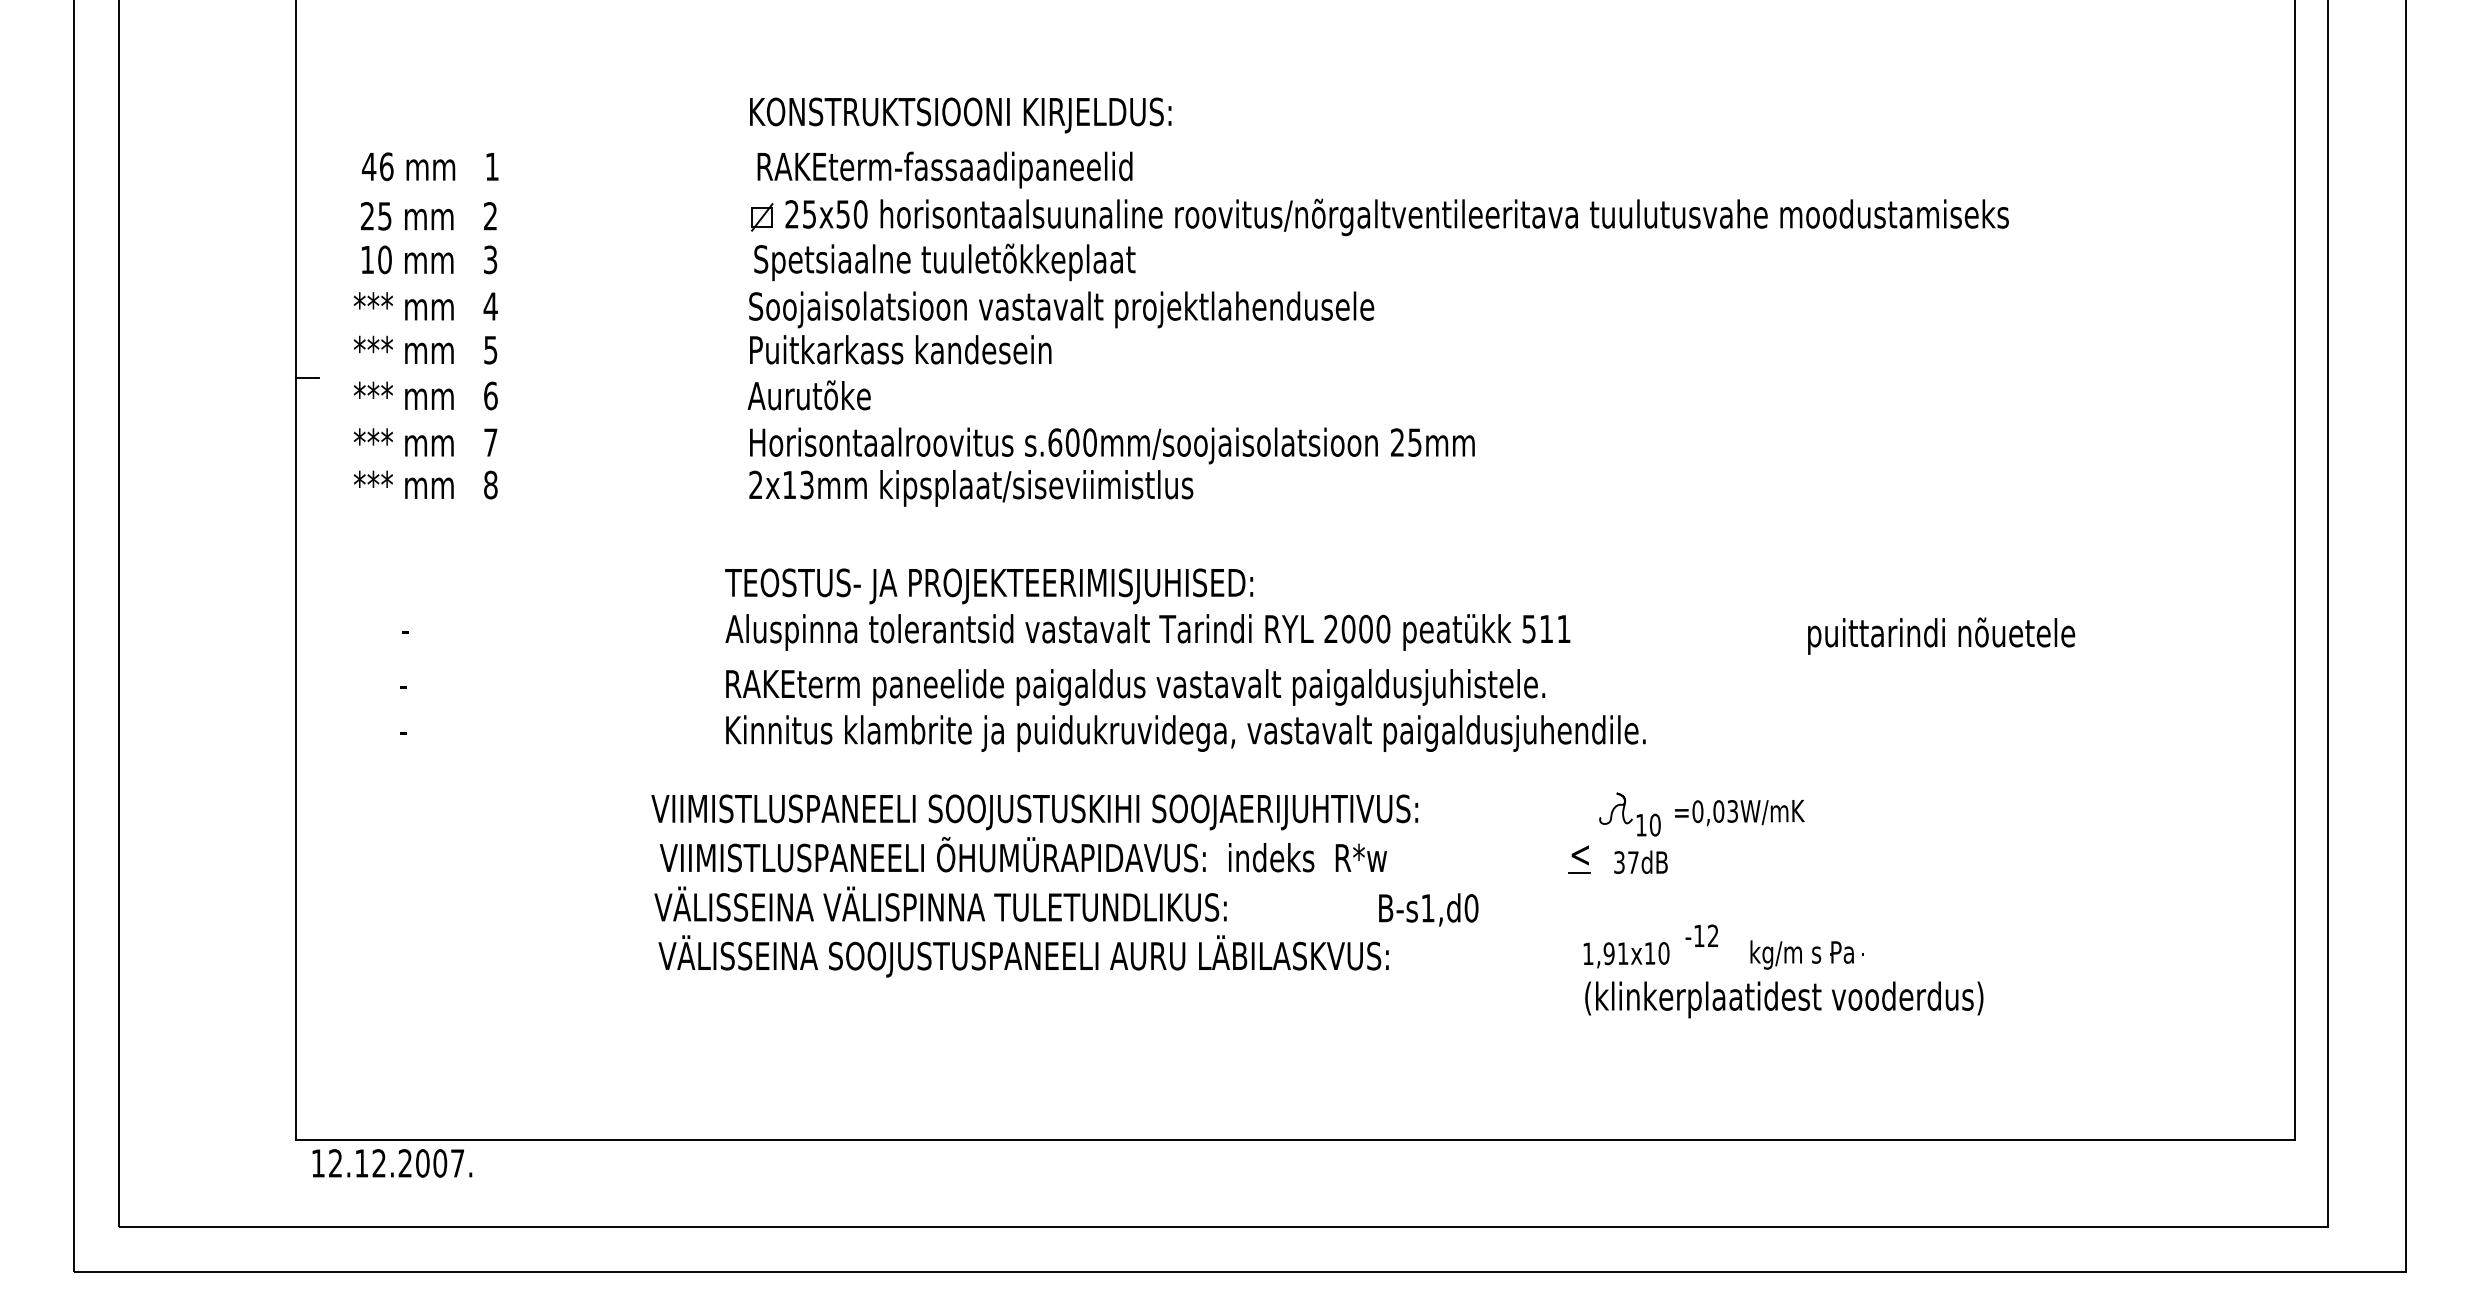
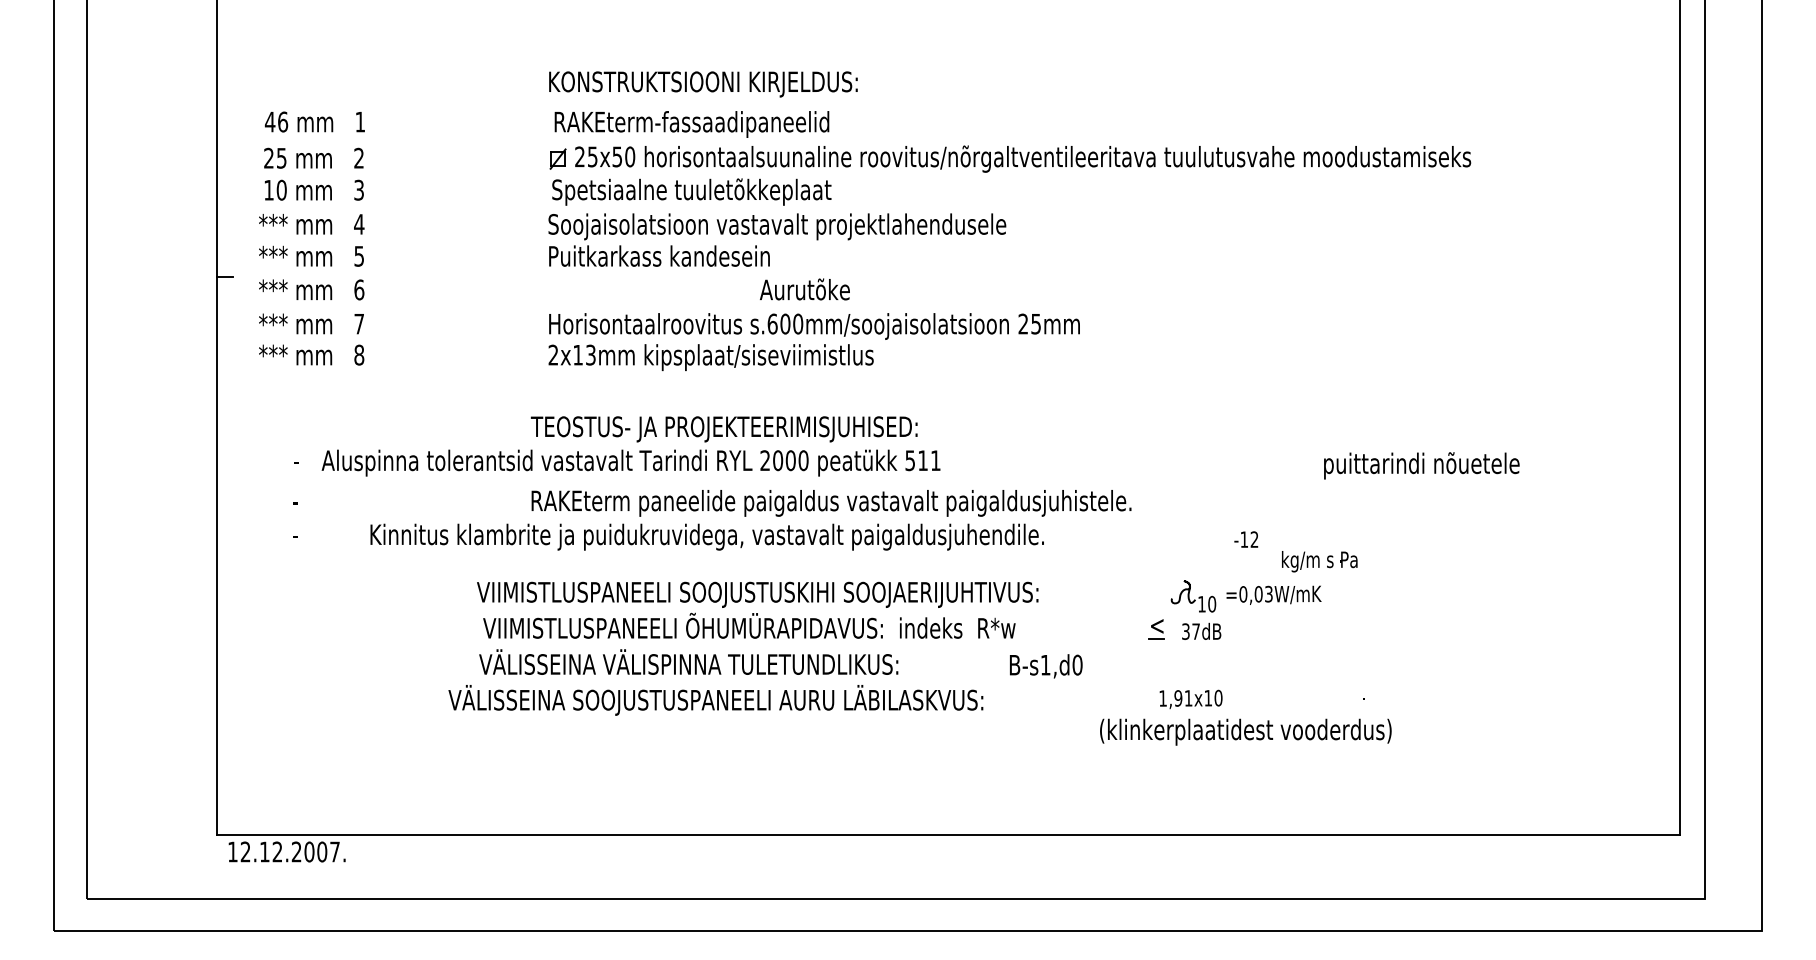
text: (808, 395) -> (804, 289), moved
text: (1147, 632) -> (630, 463), moved
text: (1185, 733) -> (706, 537), moved
text: (1701, 935) -> (1246, 539), moved
text: (1801, 954) -> (1319, 561), moved
text: (1023, 956) -> (715, 700), moved
text: (1784, 999) -> (1246, 731), moved

